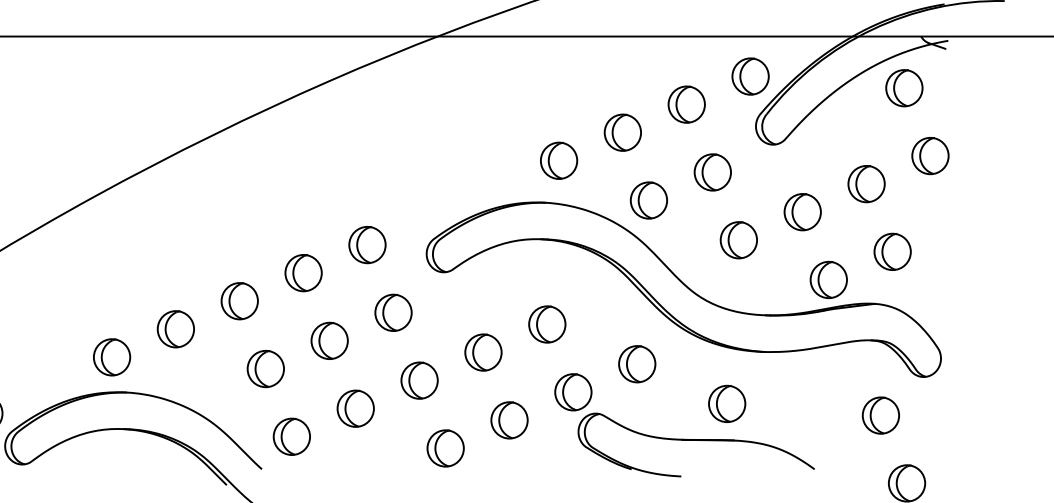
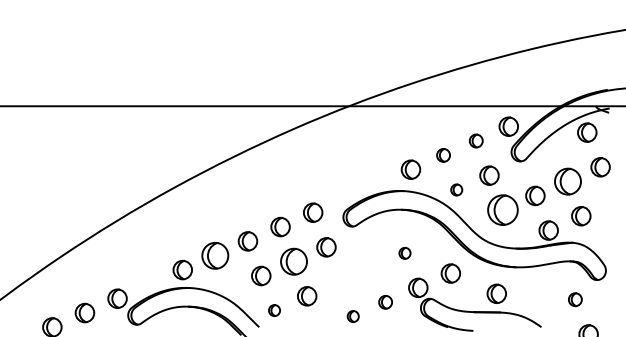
part: (687, 103) -> (476, 140), size x0.7
part: (622, 132) -> (443, 155), size x0.7
part: (865, 183) -> (567, 181), size x1.4
part: (648, 199) -> (456, 189), size x0.6
part: (738, 240) -> (502, 210), size x1.6
part: (546, 324) -> (404, 253), size x0.6
part: (176, 328) -> (215, 255), size x1.4
part: (328, 340) -> (293, 261), size x1.4
part: (483, 352) -> (372, 267), removed
part: (419, 379) -> (339, 281), removed
part: (881, 415) -> (575, 299), size x0.7
part: (509, 420) -> (385, 302), size x0.7
part: (291, 436) -> (274, 310), size x0.6
part: (446, 448) -> (353, 316), size x0.6

